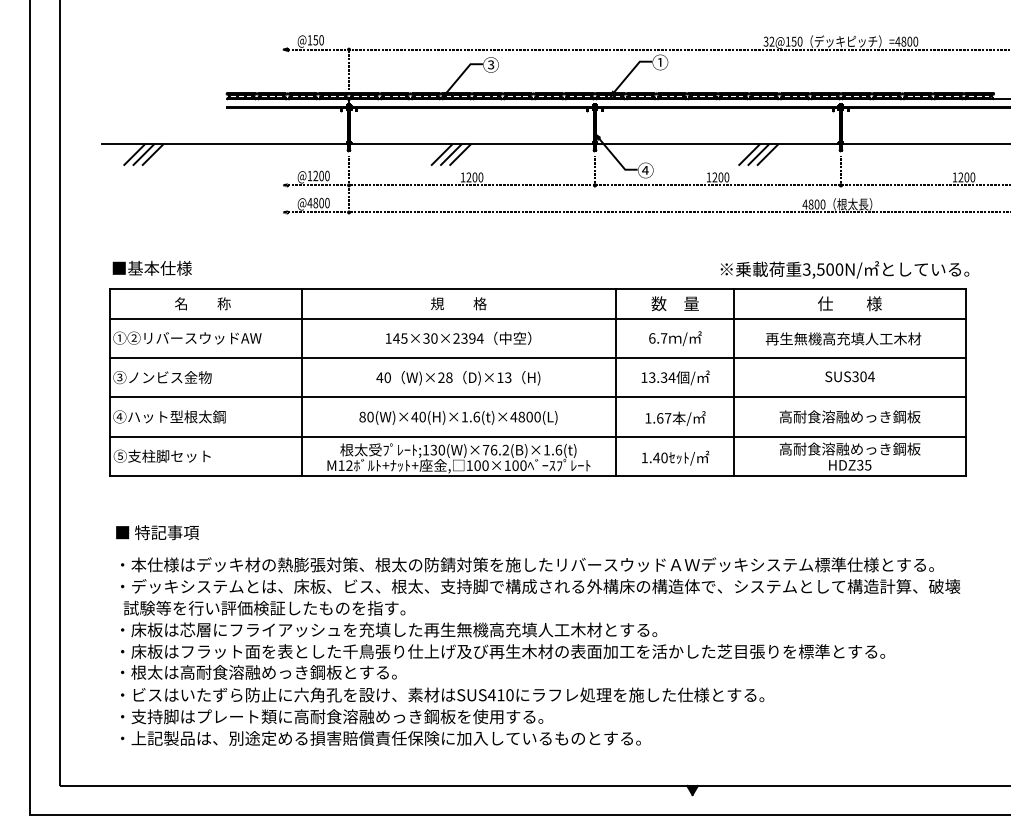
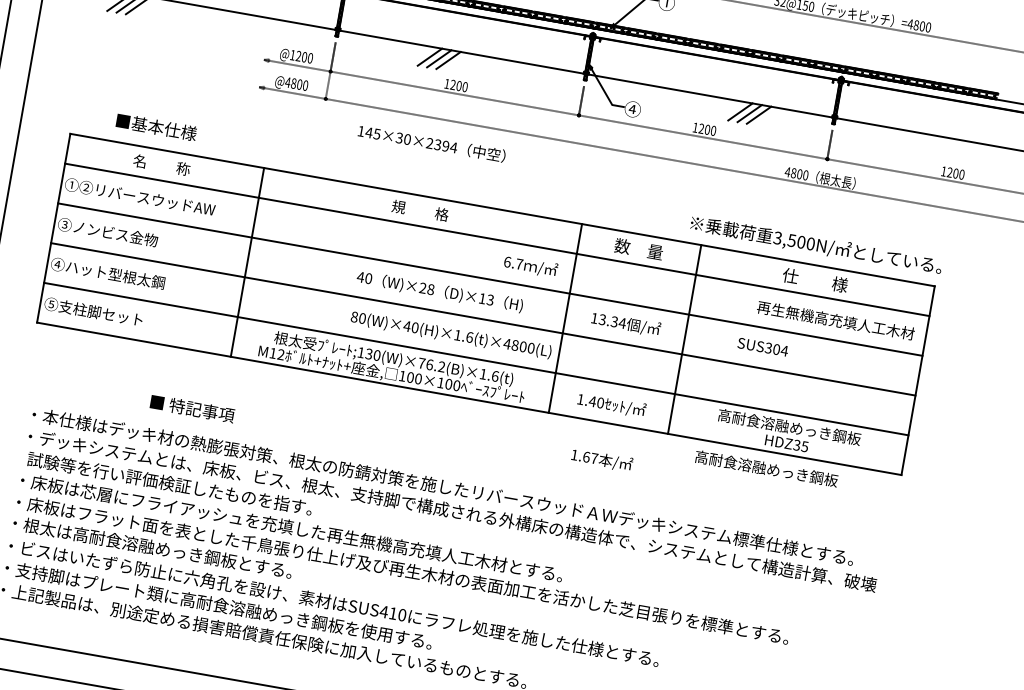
text: (151, 268) -> (155, 127), moved
text: (458, 337) -> (432, 142), moved
text: (675, 338) -> (530, 266), moved
text: (843, 338) -> (835, 320), moved
text: (849, 376) -> (762, 346), moved
text: (458, 378) -> (440, 292), moved
text: (849, 416) -> (766, 468), moved
text: (458, 417) -> (451, 334), moved
text: (675, 418) -> (601, 460), moved
text: (157, 532) -> (192, 408), moved

